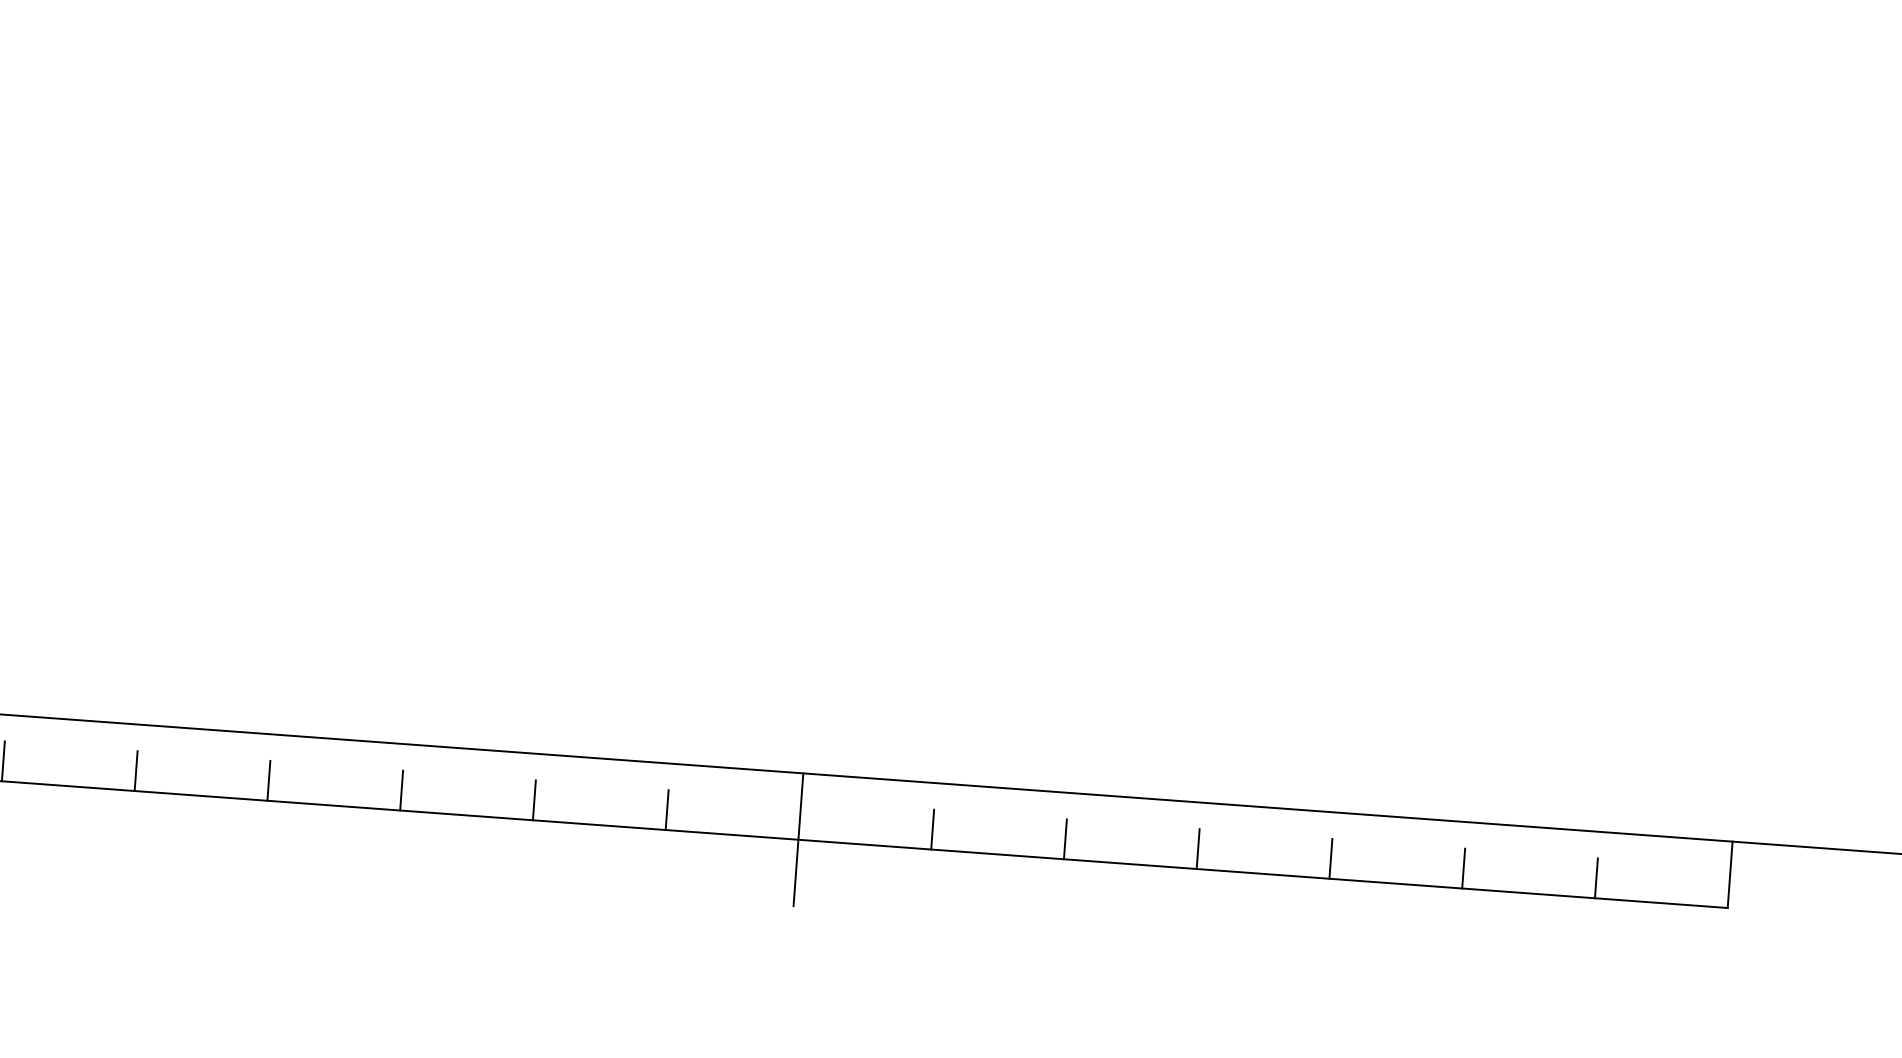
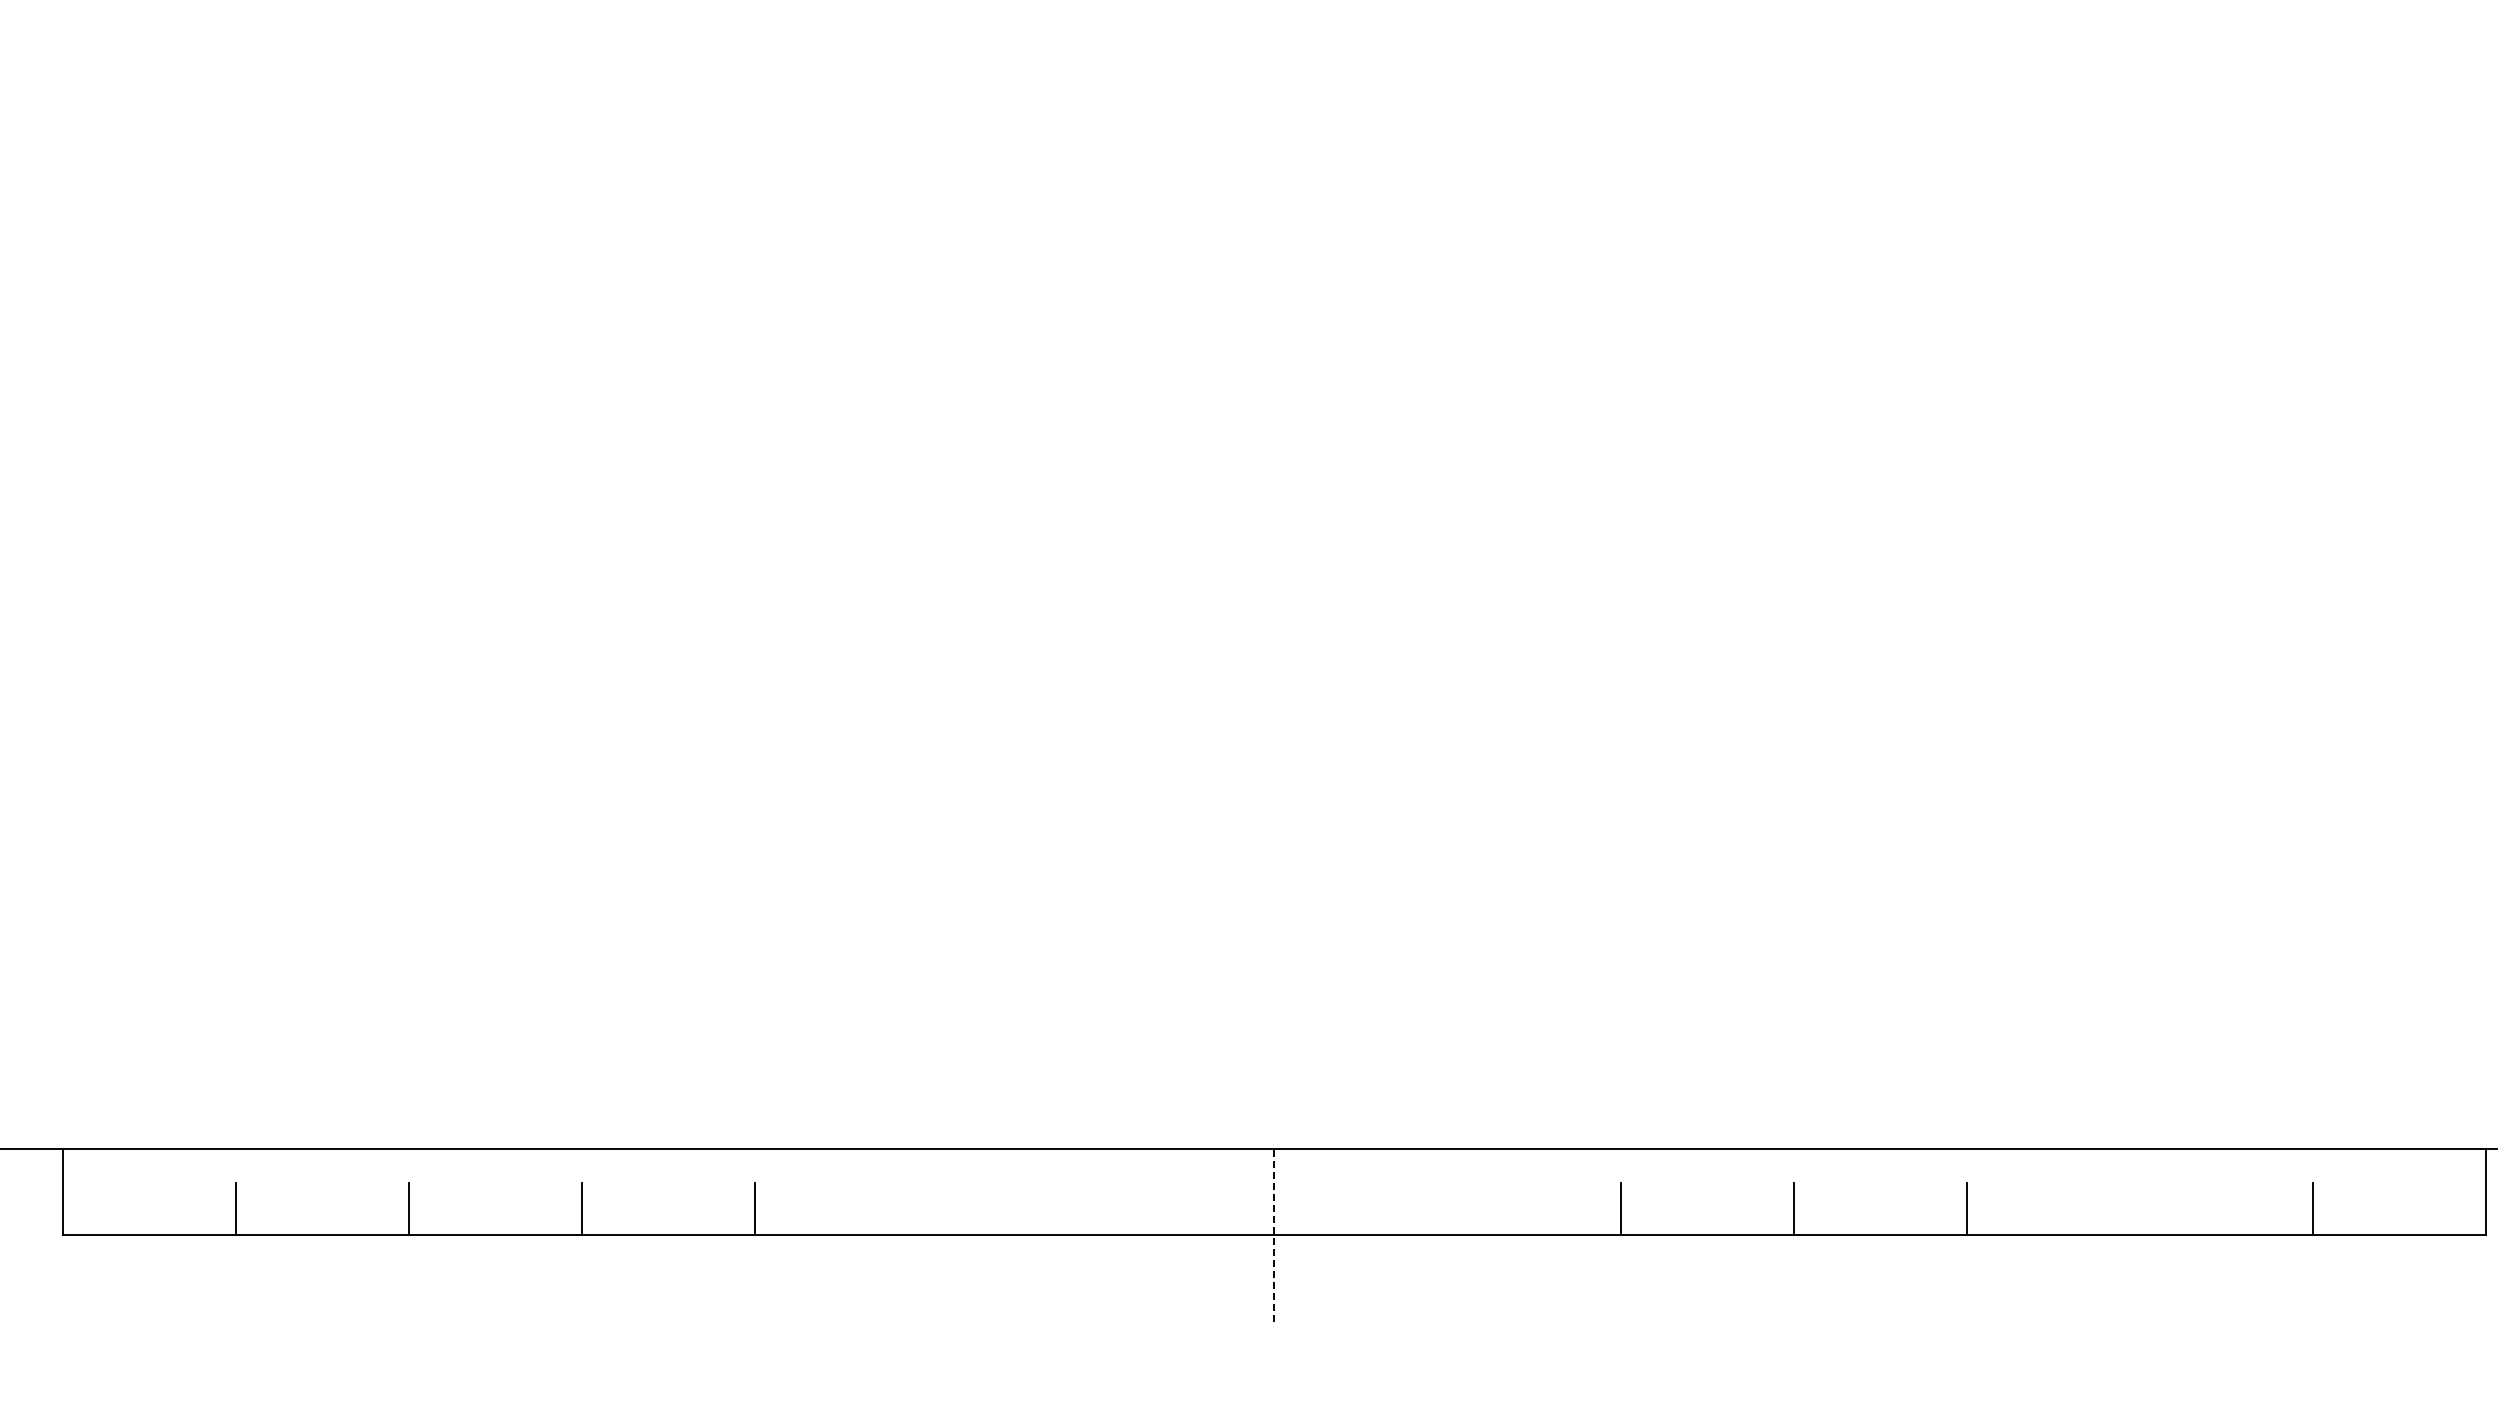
line: (534, 800) -> (928, 1209), removed
line: (667, 810) -> (1101, 1209), removed
line: (932, 829) -> (1447, 1209), removed
line: (798, 839) -> (1274, 1235), solid -> dashed
line: (1463, 868) -> (2139, 1209), removed

